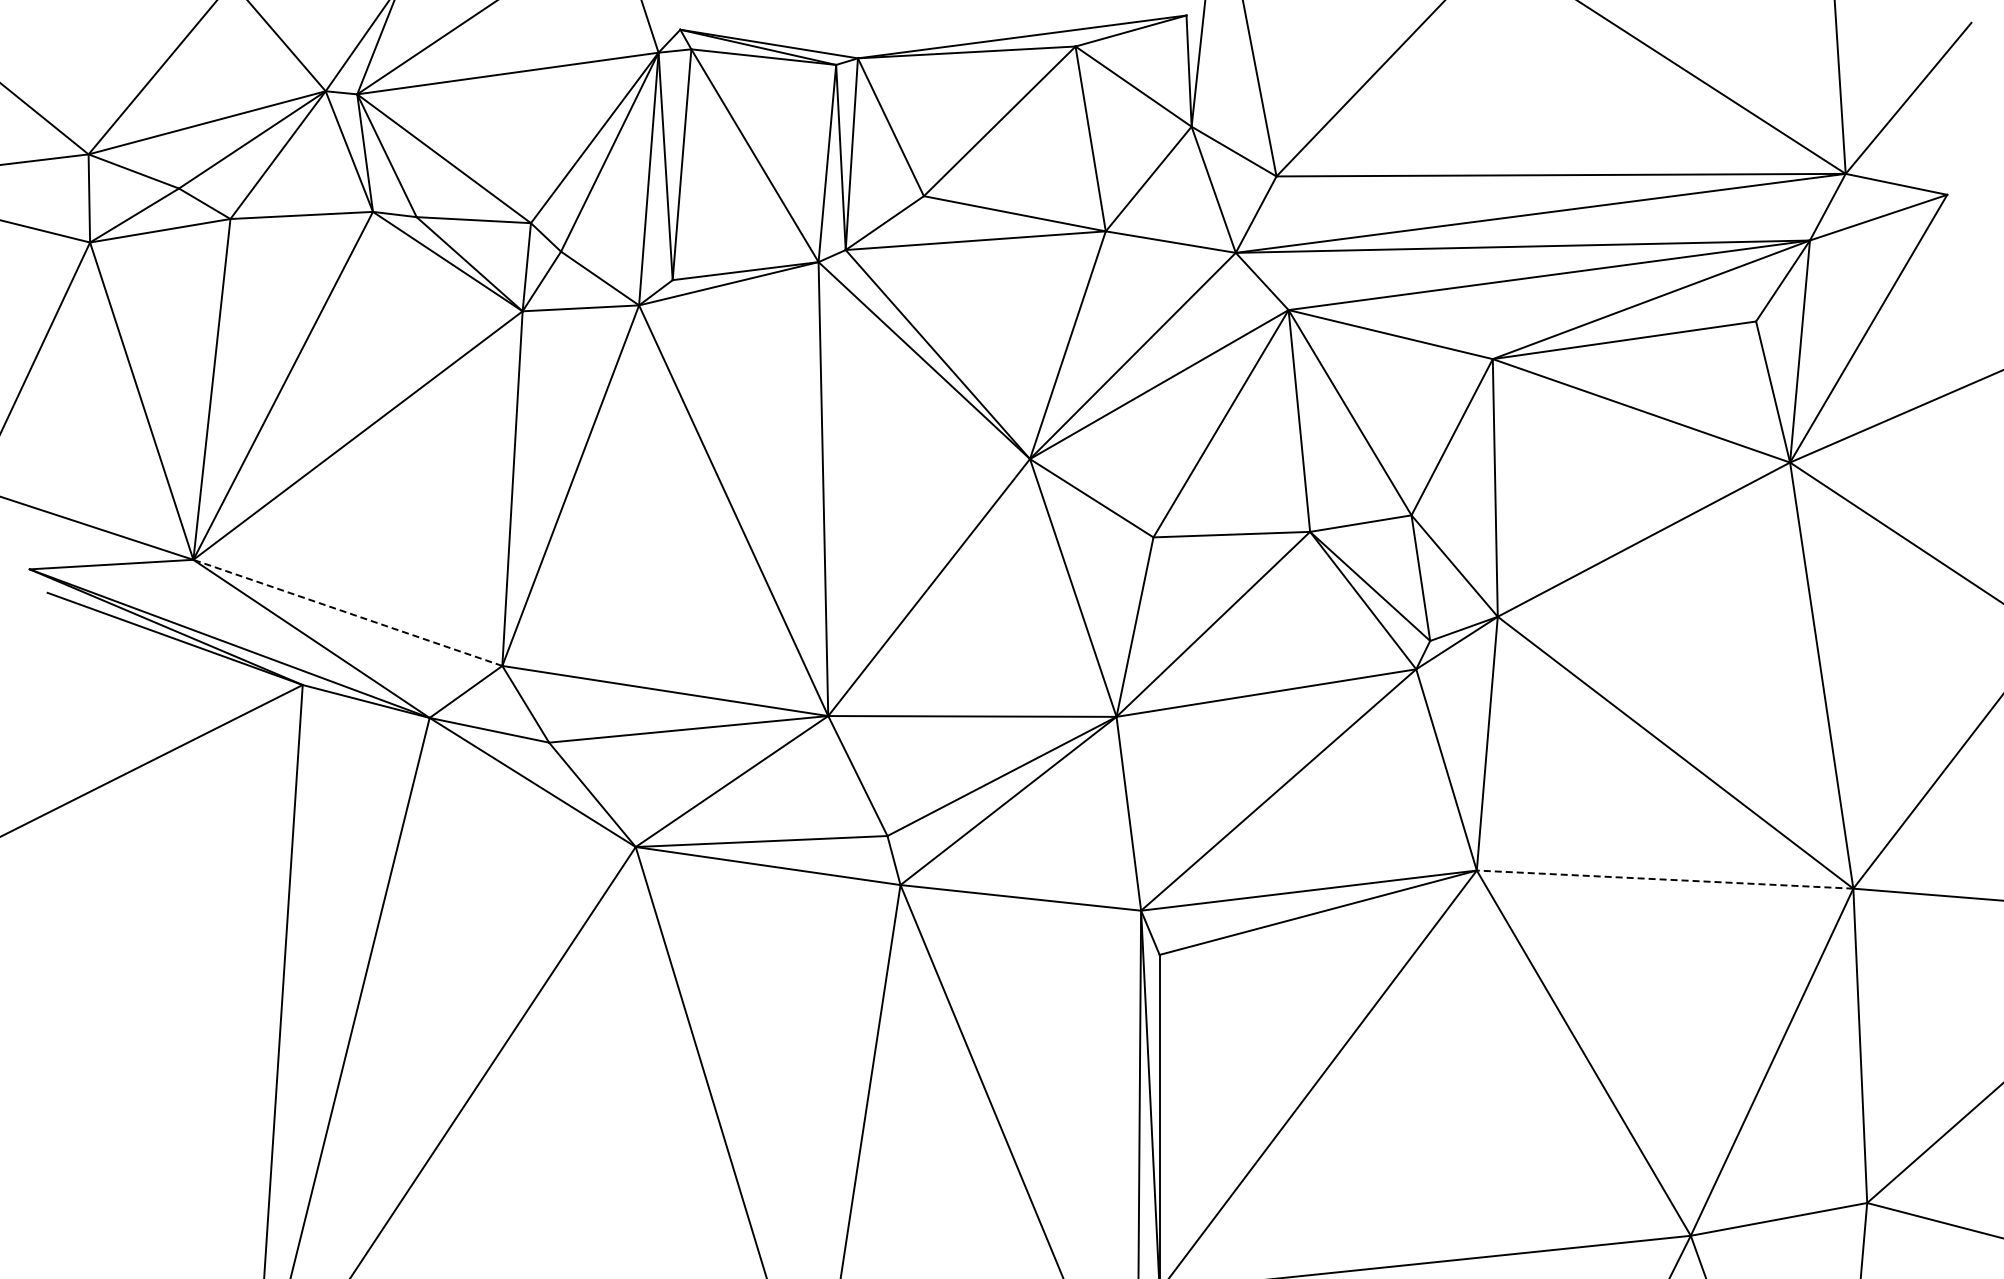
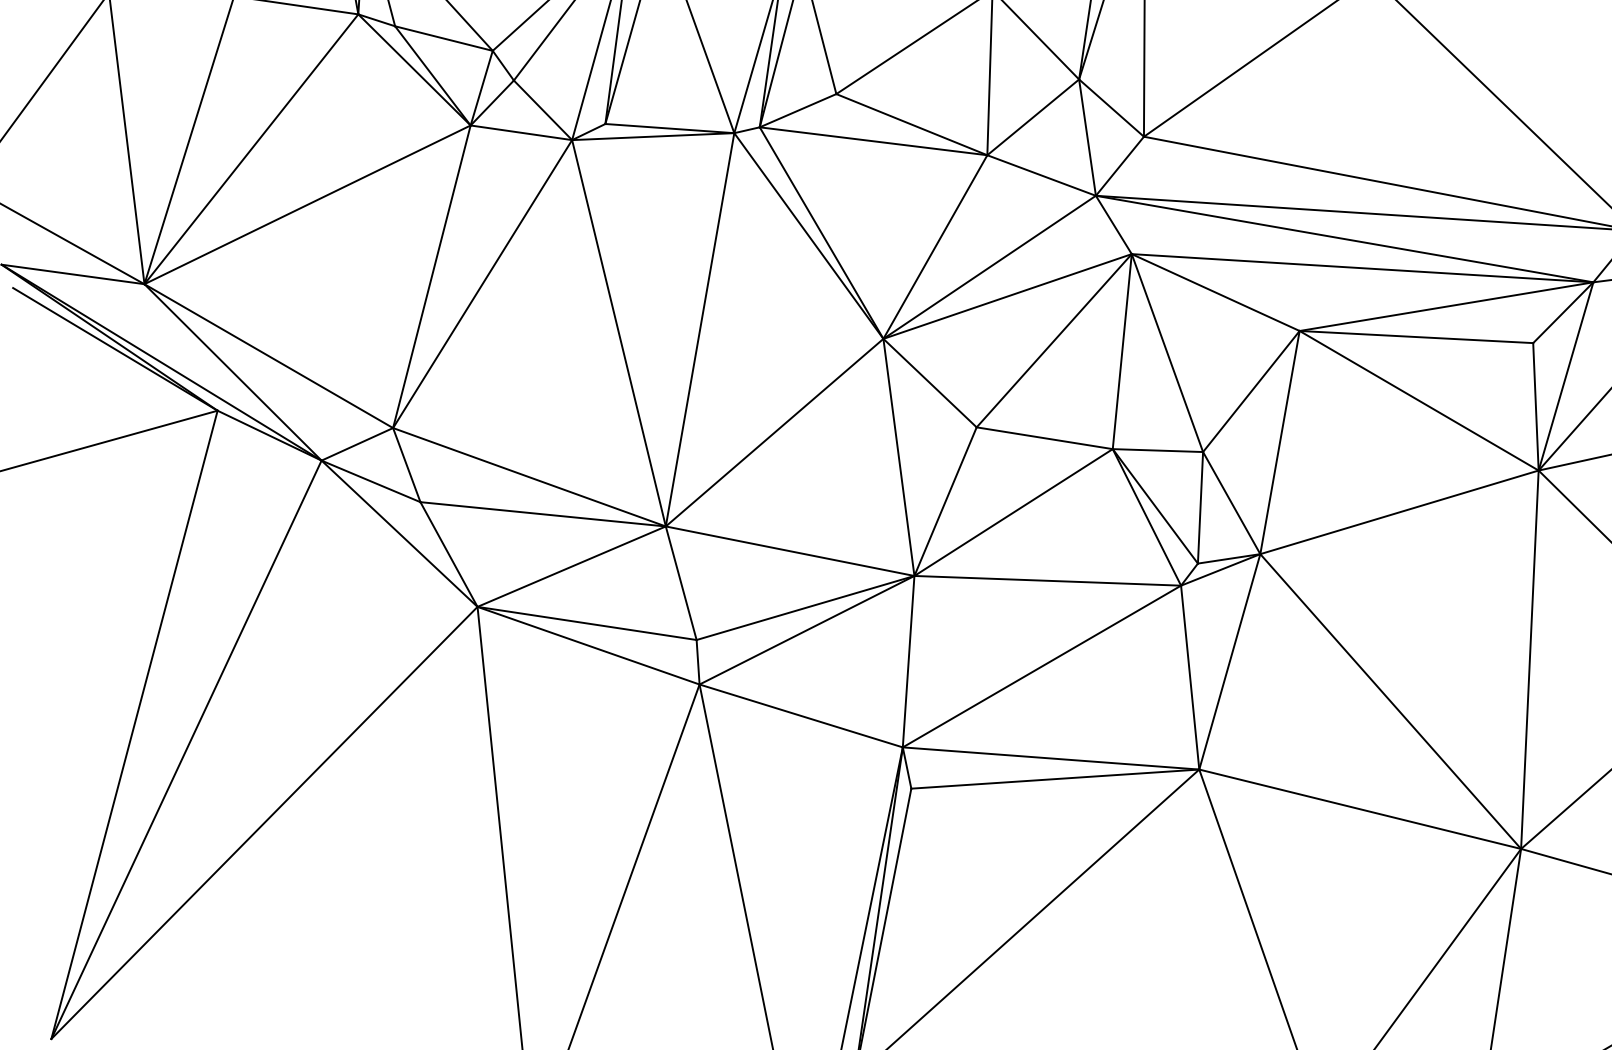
line: (347, 612) -> (268, 355), dashed -> solid
line: (1664, 879) -> (1359, 809), dashed -> solid

